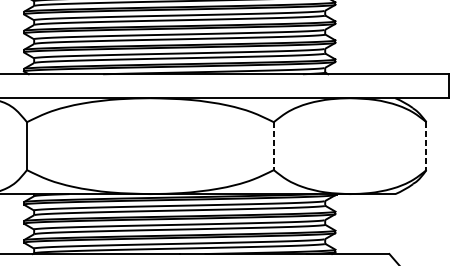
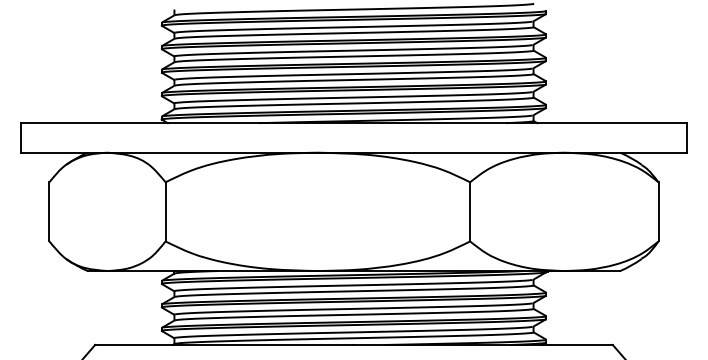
line: (274, 145) -> (470, 211), dashed -> solid
line: (426, 145) -> (658, 211), dashed -> solid

